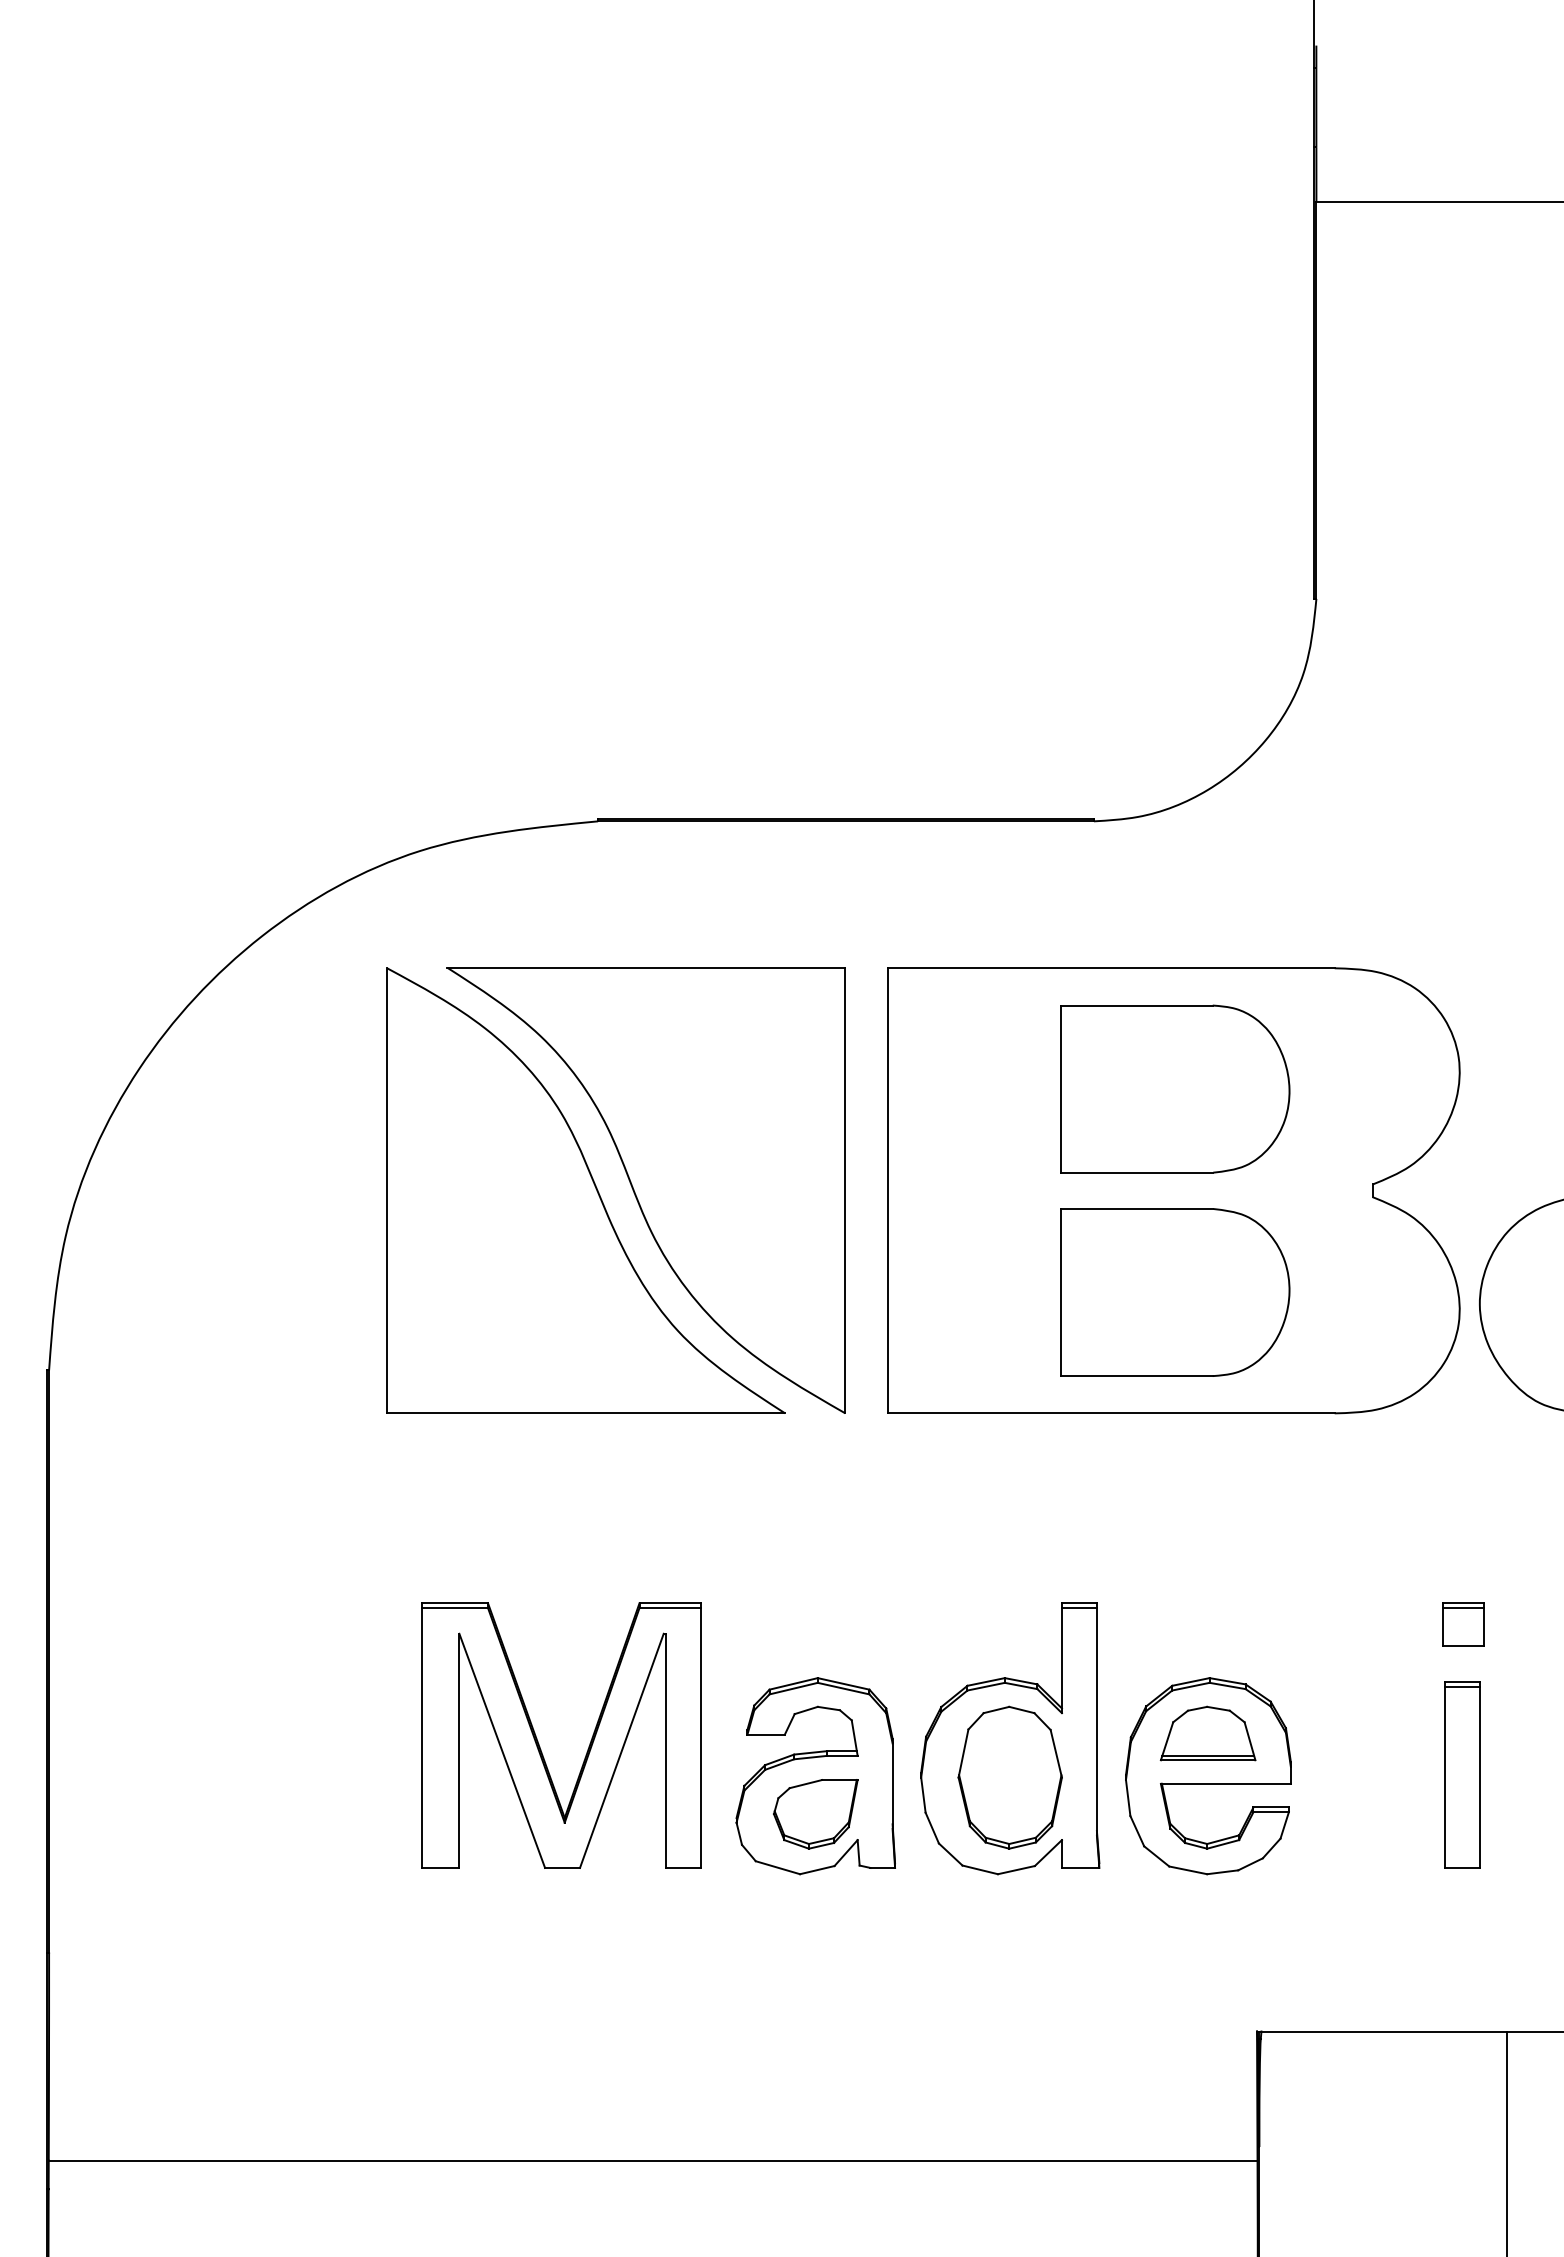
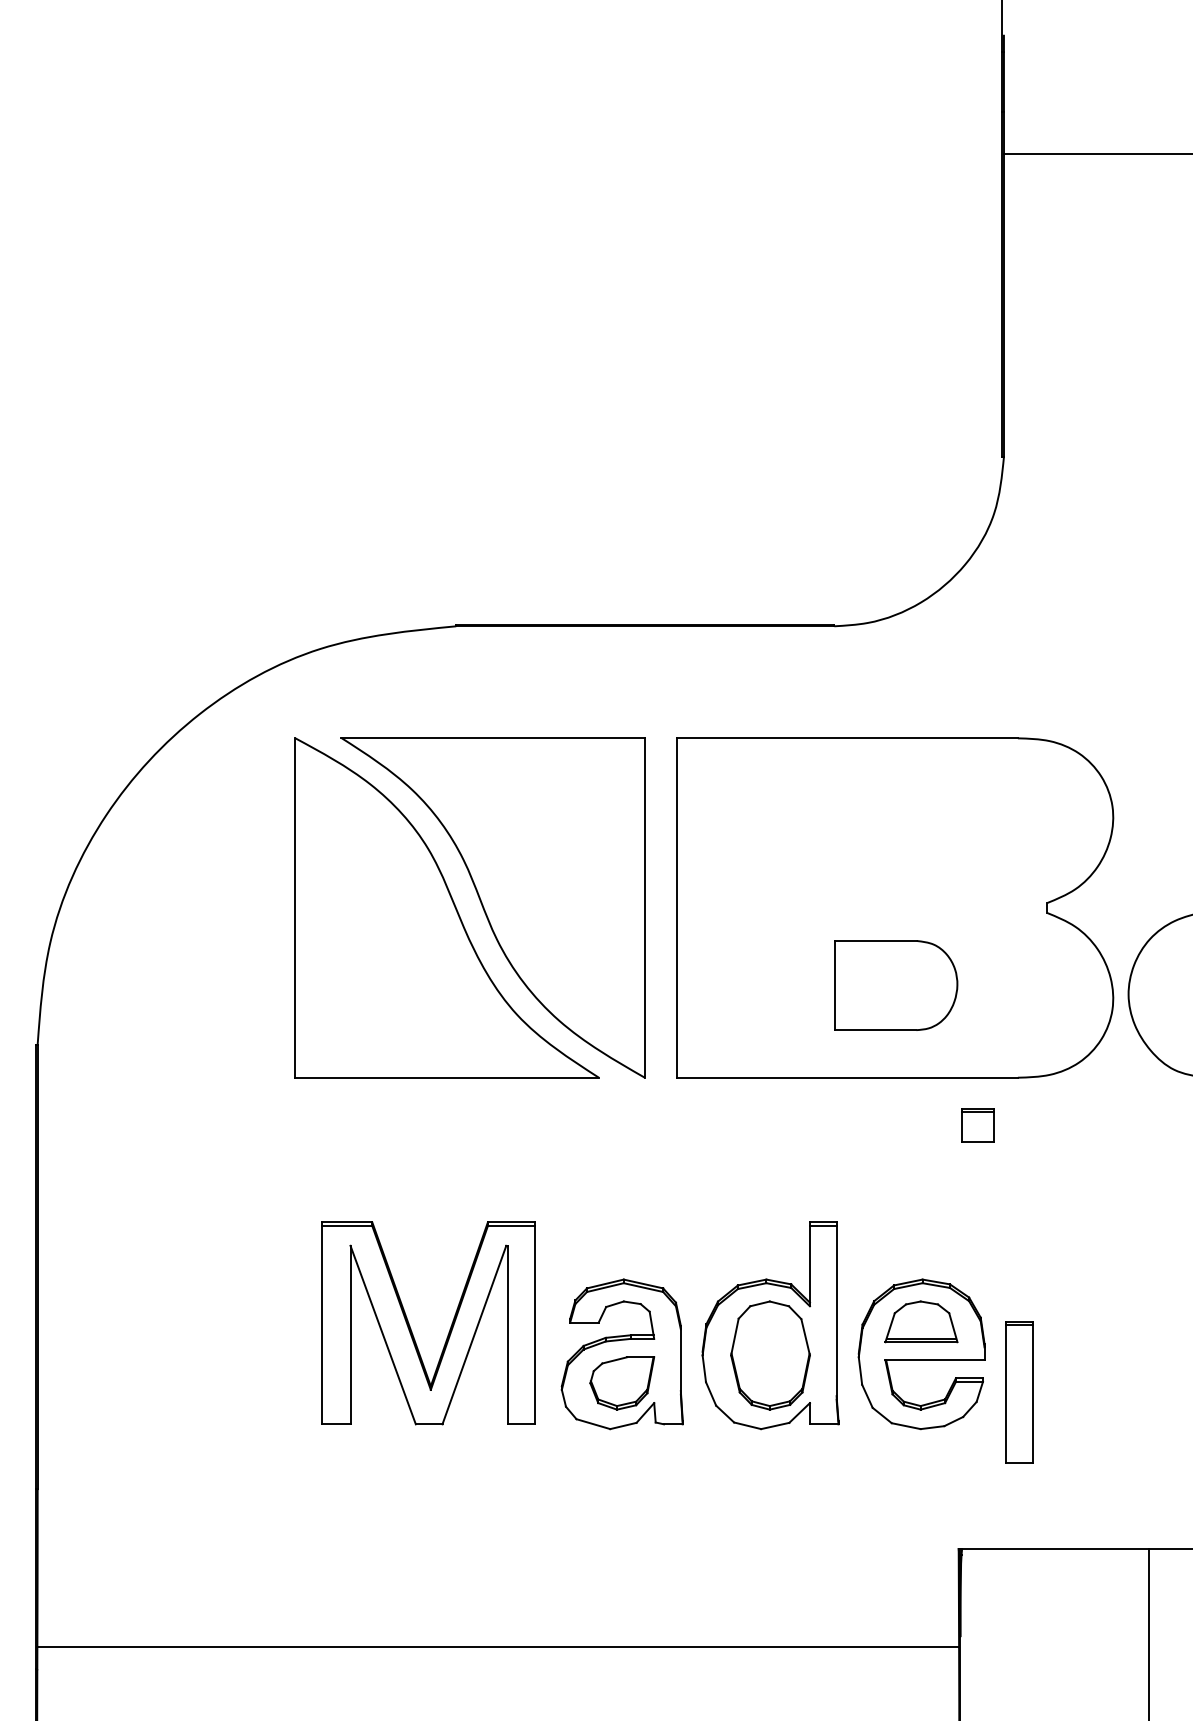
part: (1175, 1088) -> (896, 830), removed
part: (1175, 1292) -> (896, 985), size x0.7
part: (1463, 1624) -> (978, 1125), moved
part: (1462, 1774) -> (1019, 1391), moved

